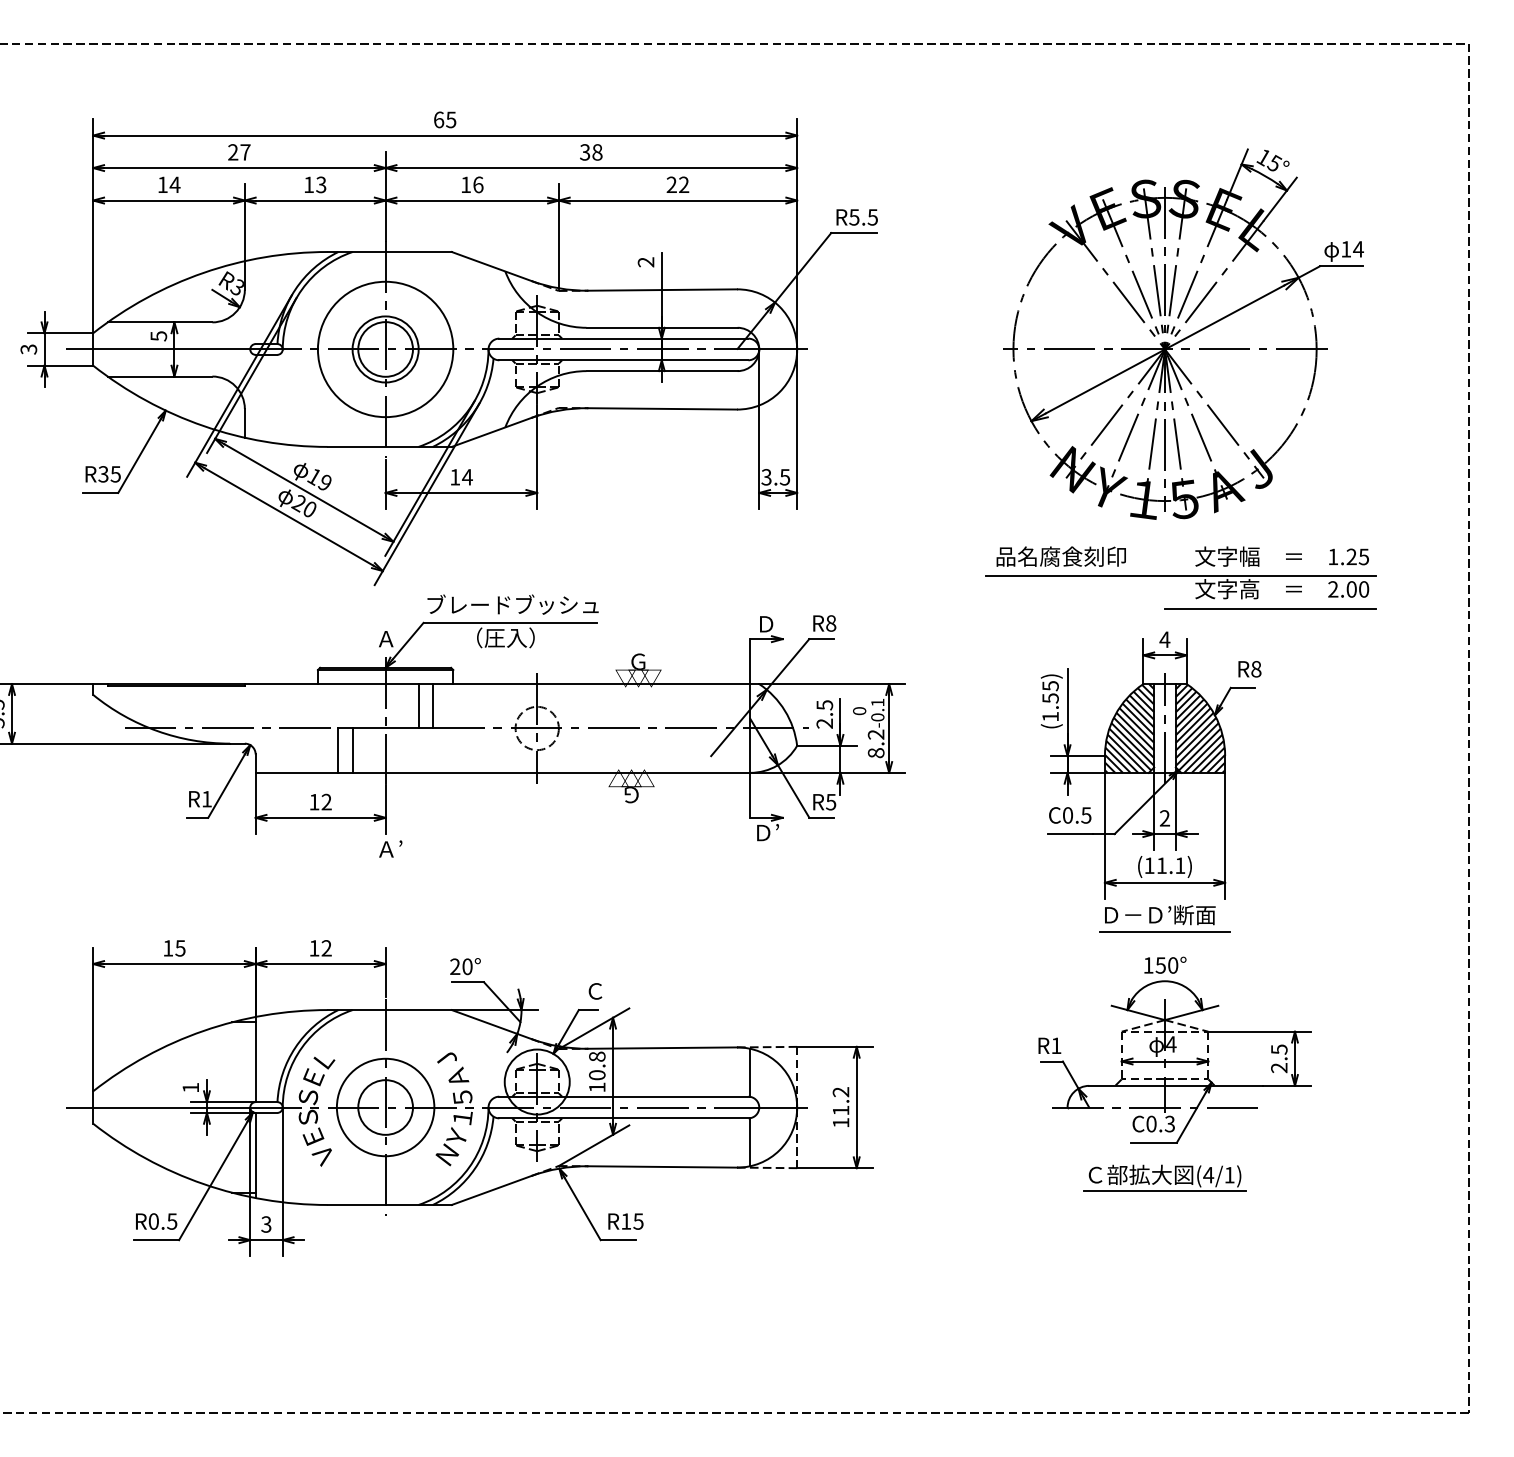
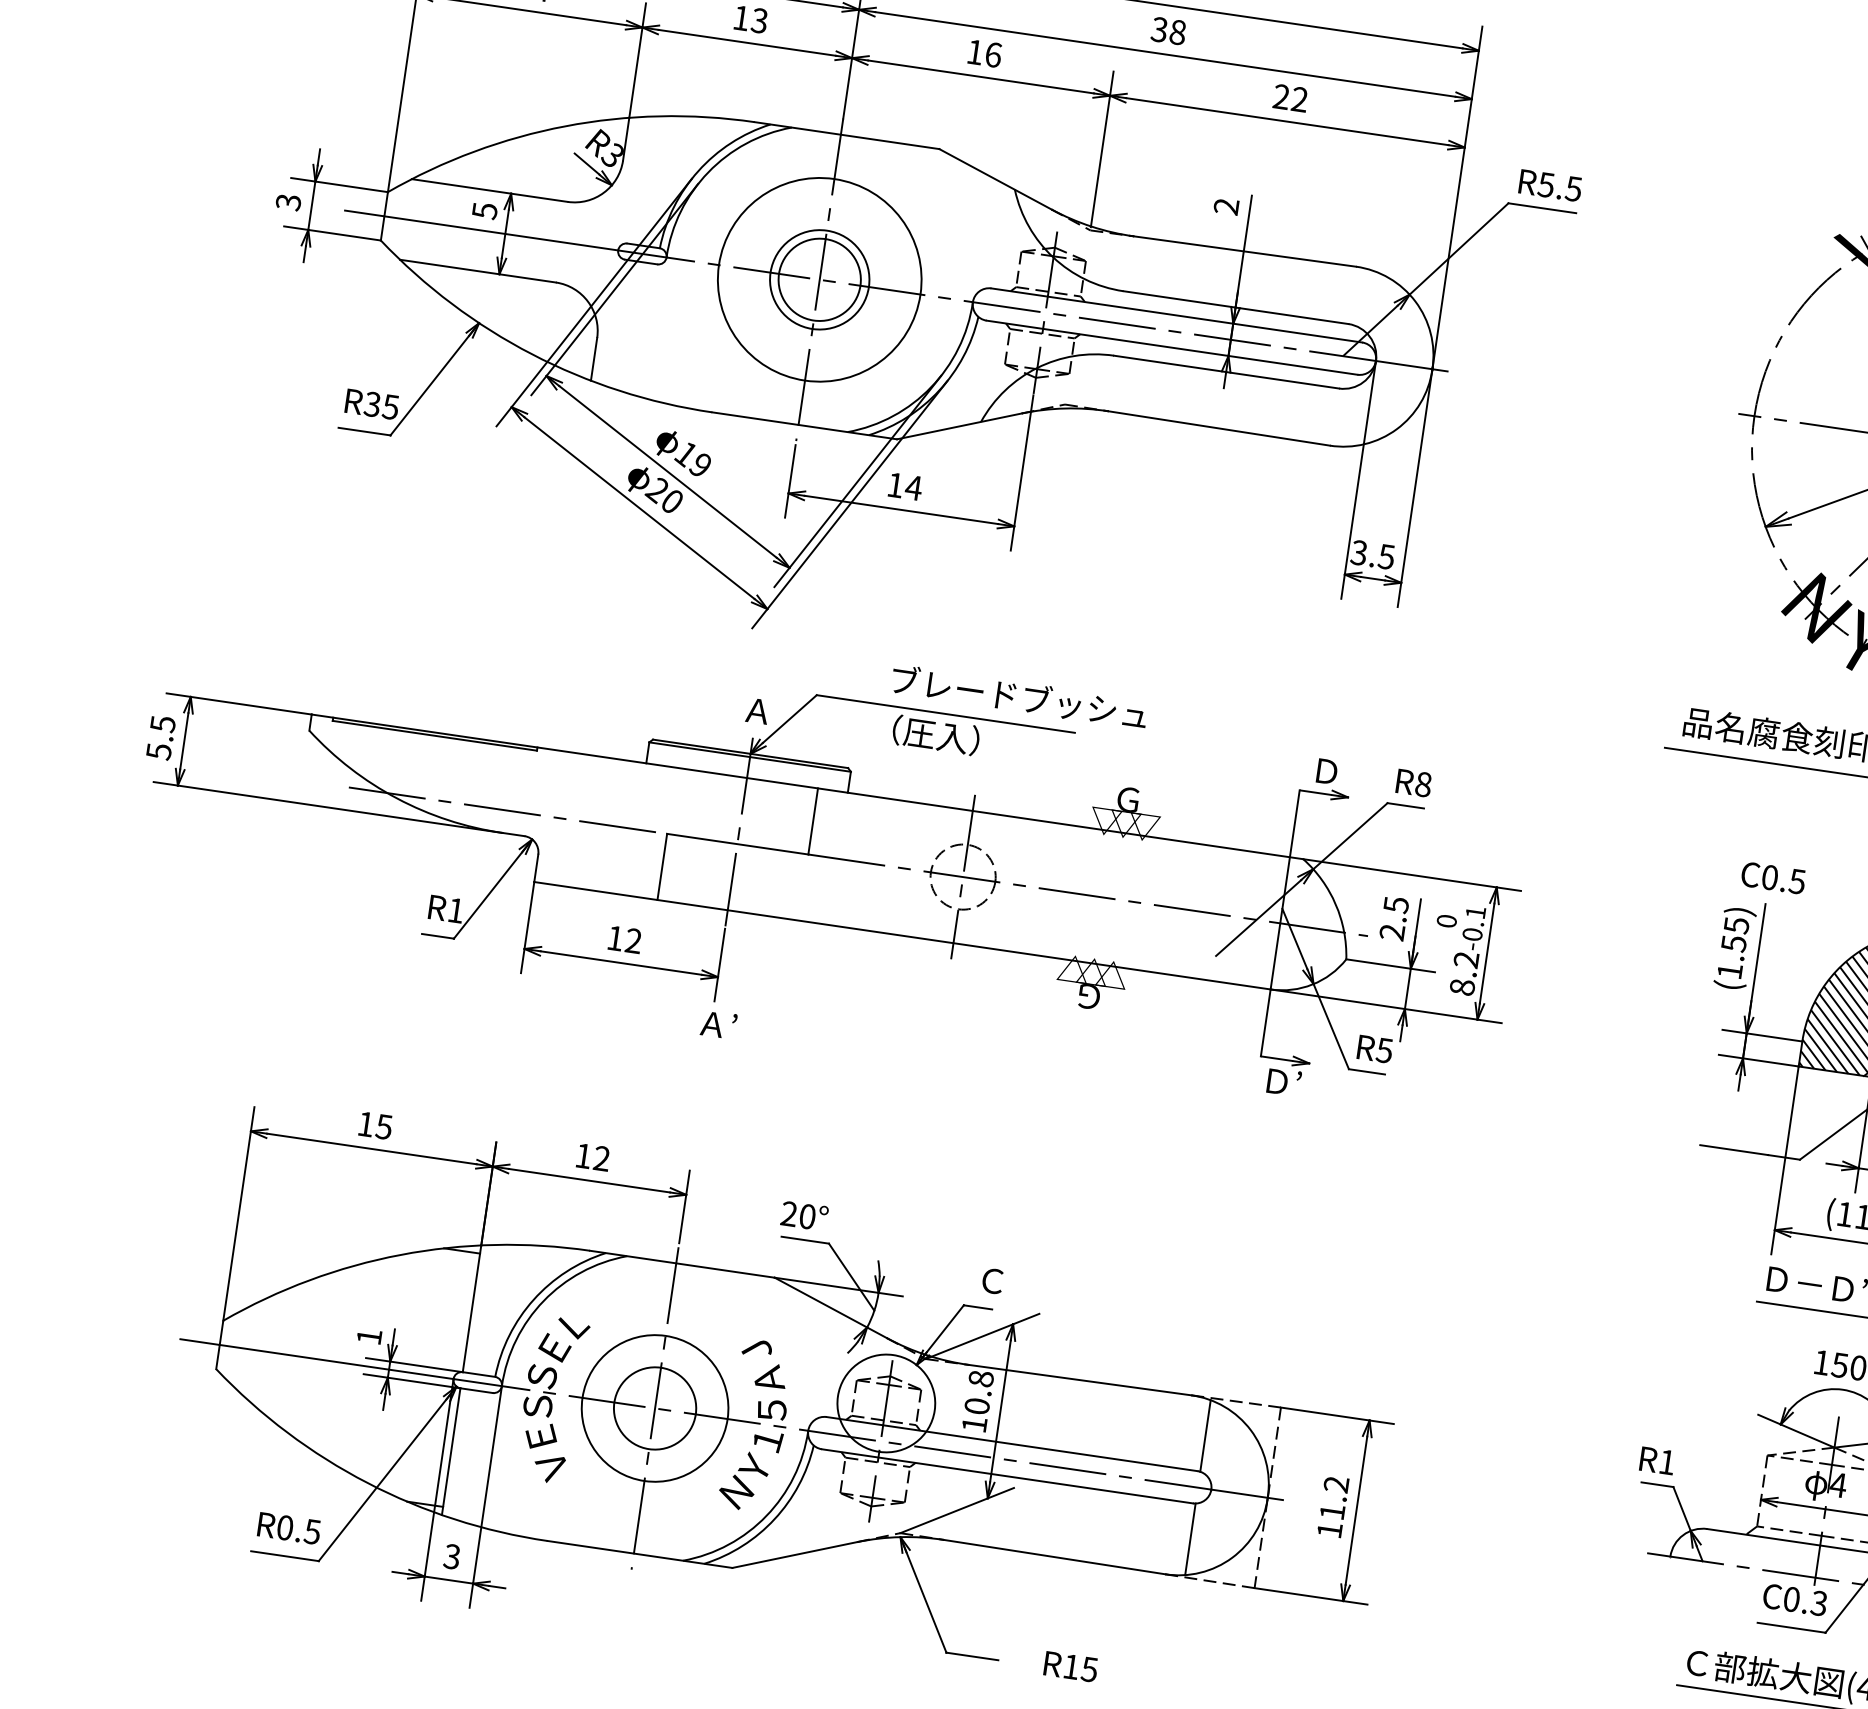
text: (512, 604) -> (1018, 696), moved
line: (418, 706) -> (791, 818), removed
line: (352, 750) -> (683, 869), removed
text: (1070, 815) -> (1773, 878), moved
text: (625, 1221) -> (1070, 1666), moved

